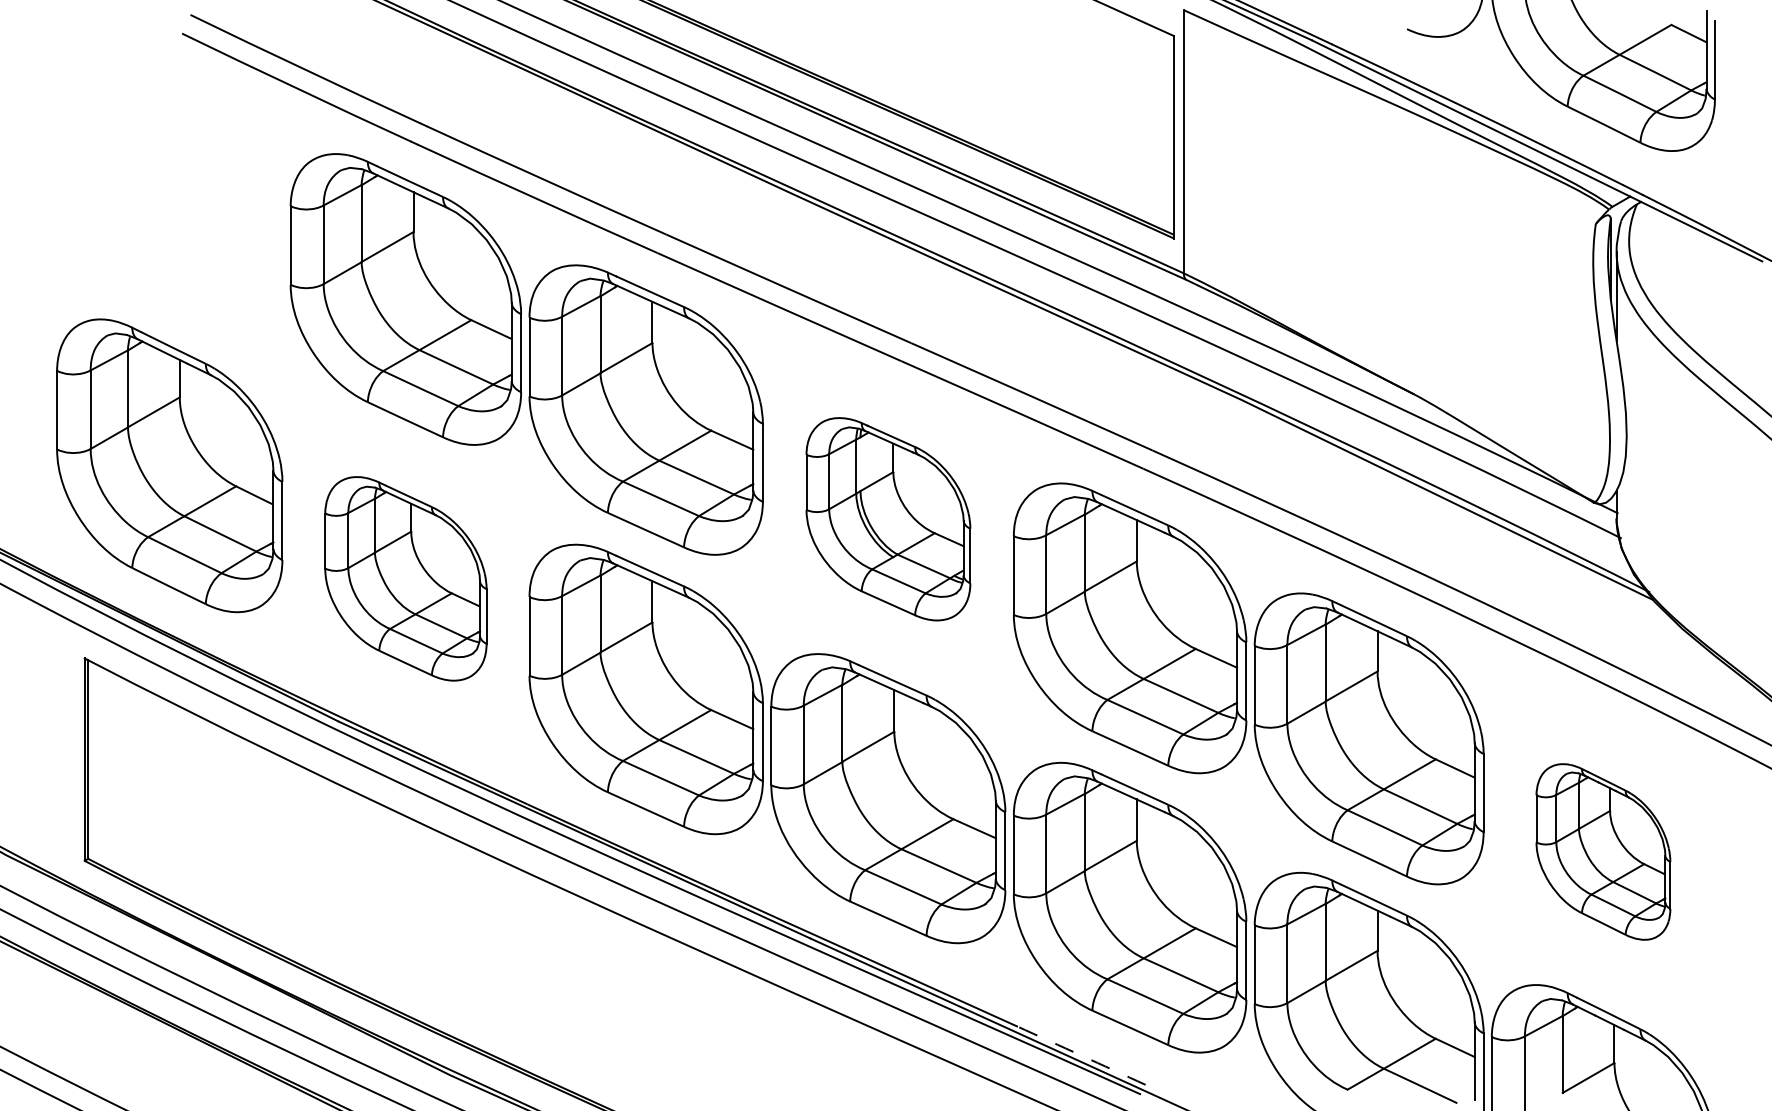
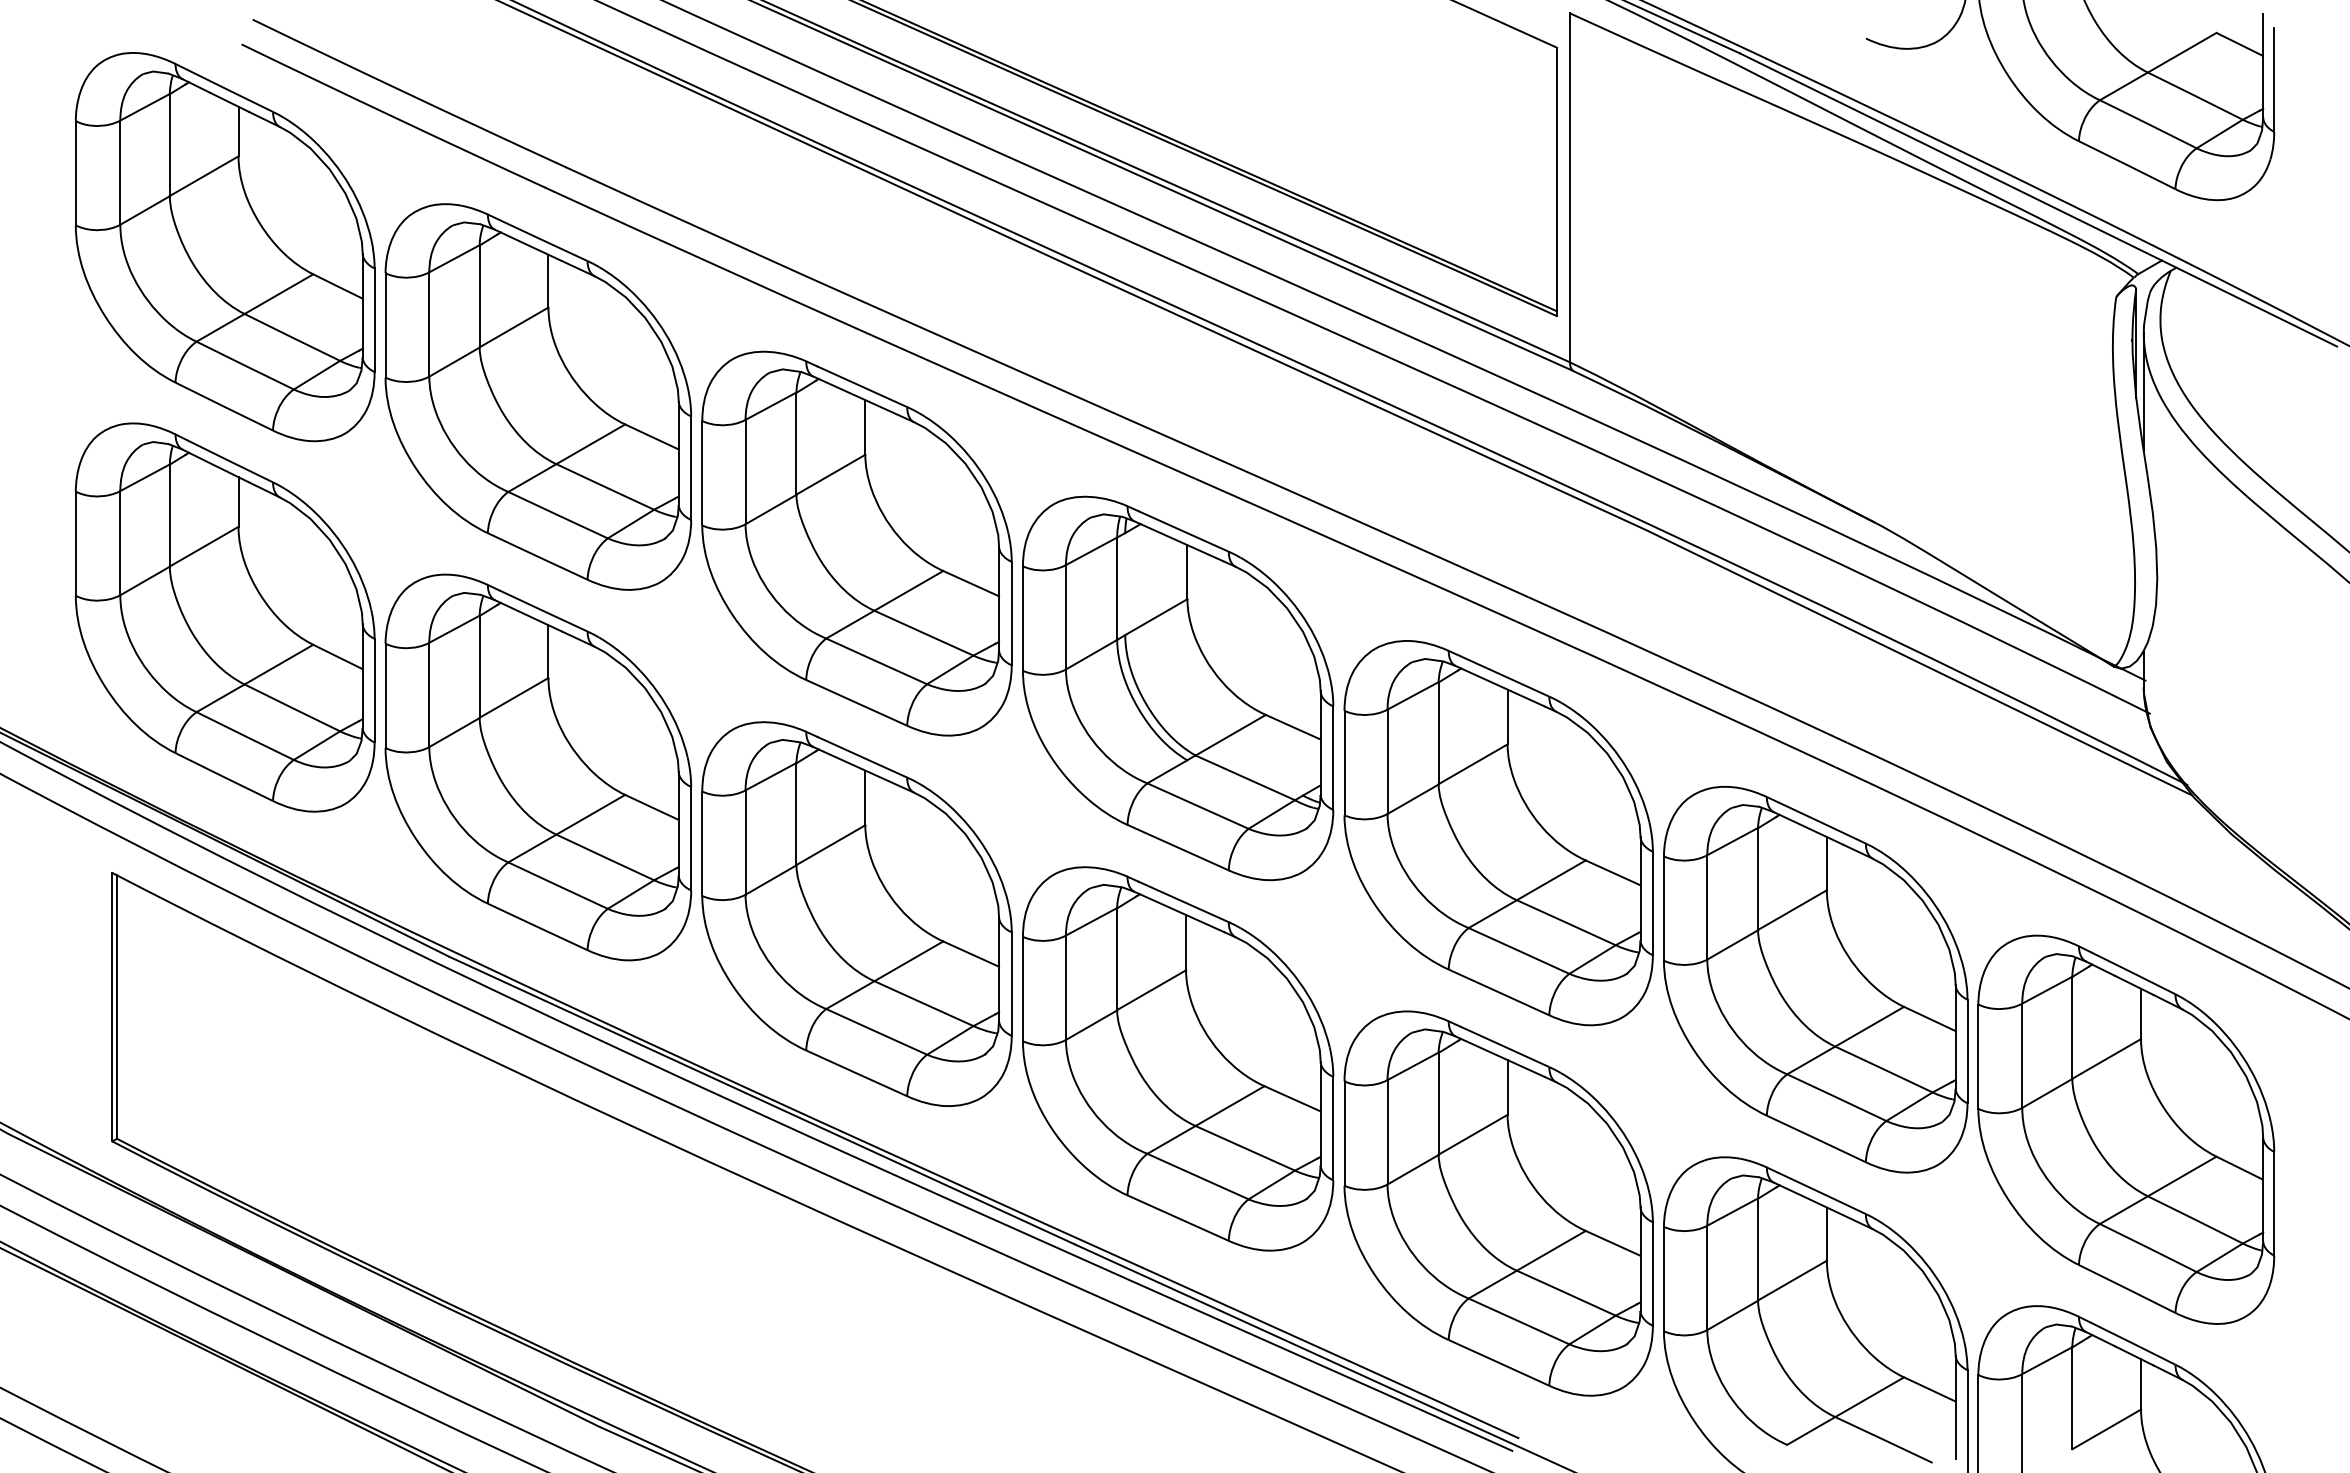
part: (169, 186) -> (224, 247), added
part: (888, 519) -> (1178, 688), size x1.43
part: (406, 578) -> (538, 767), size x1.43
part: (1603, 851) -> (2126, 1129), size x1.67
arc: (1081, 1055) -> (1434, 1399), dashed -> solid

